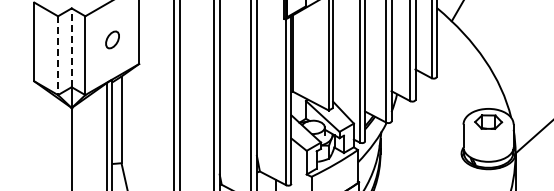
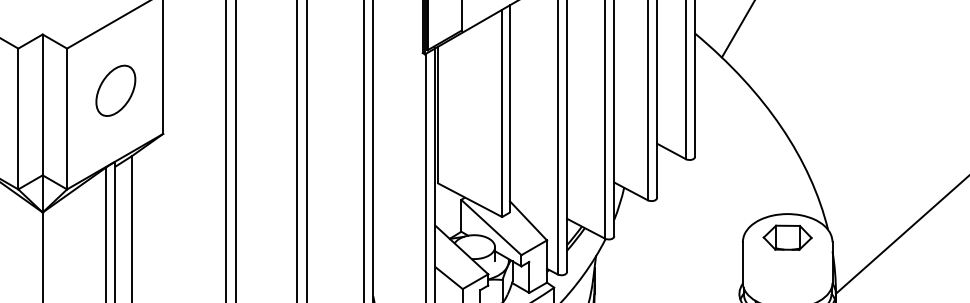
part: (112, 39) -> (115, 90), size x1.67
line: (71, 47) -> (42, 104), dashed -> solid
line: (58, 56) -> (19, 120), dashed -> solid

